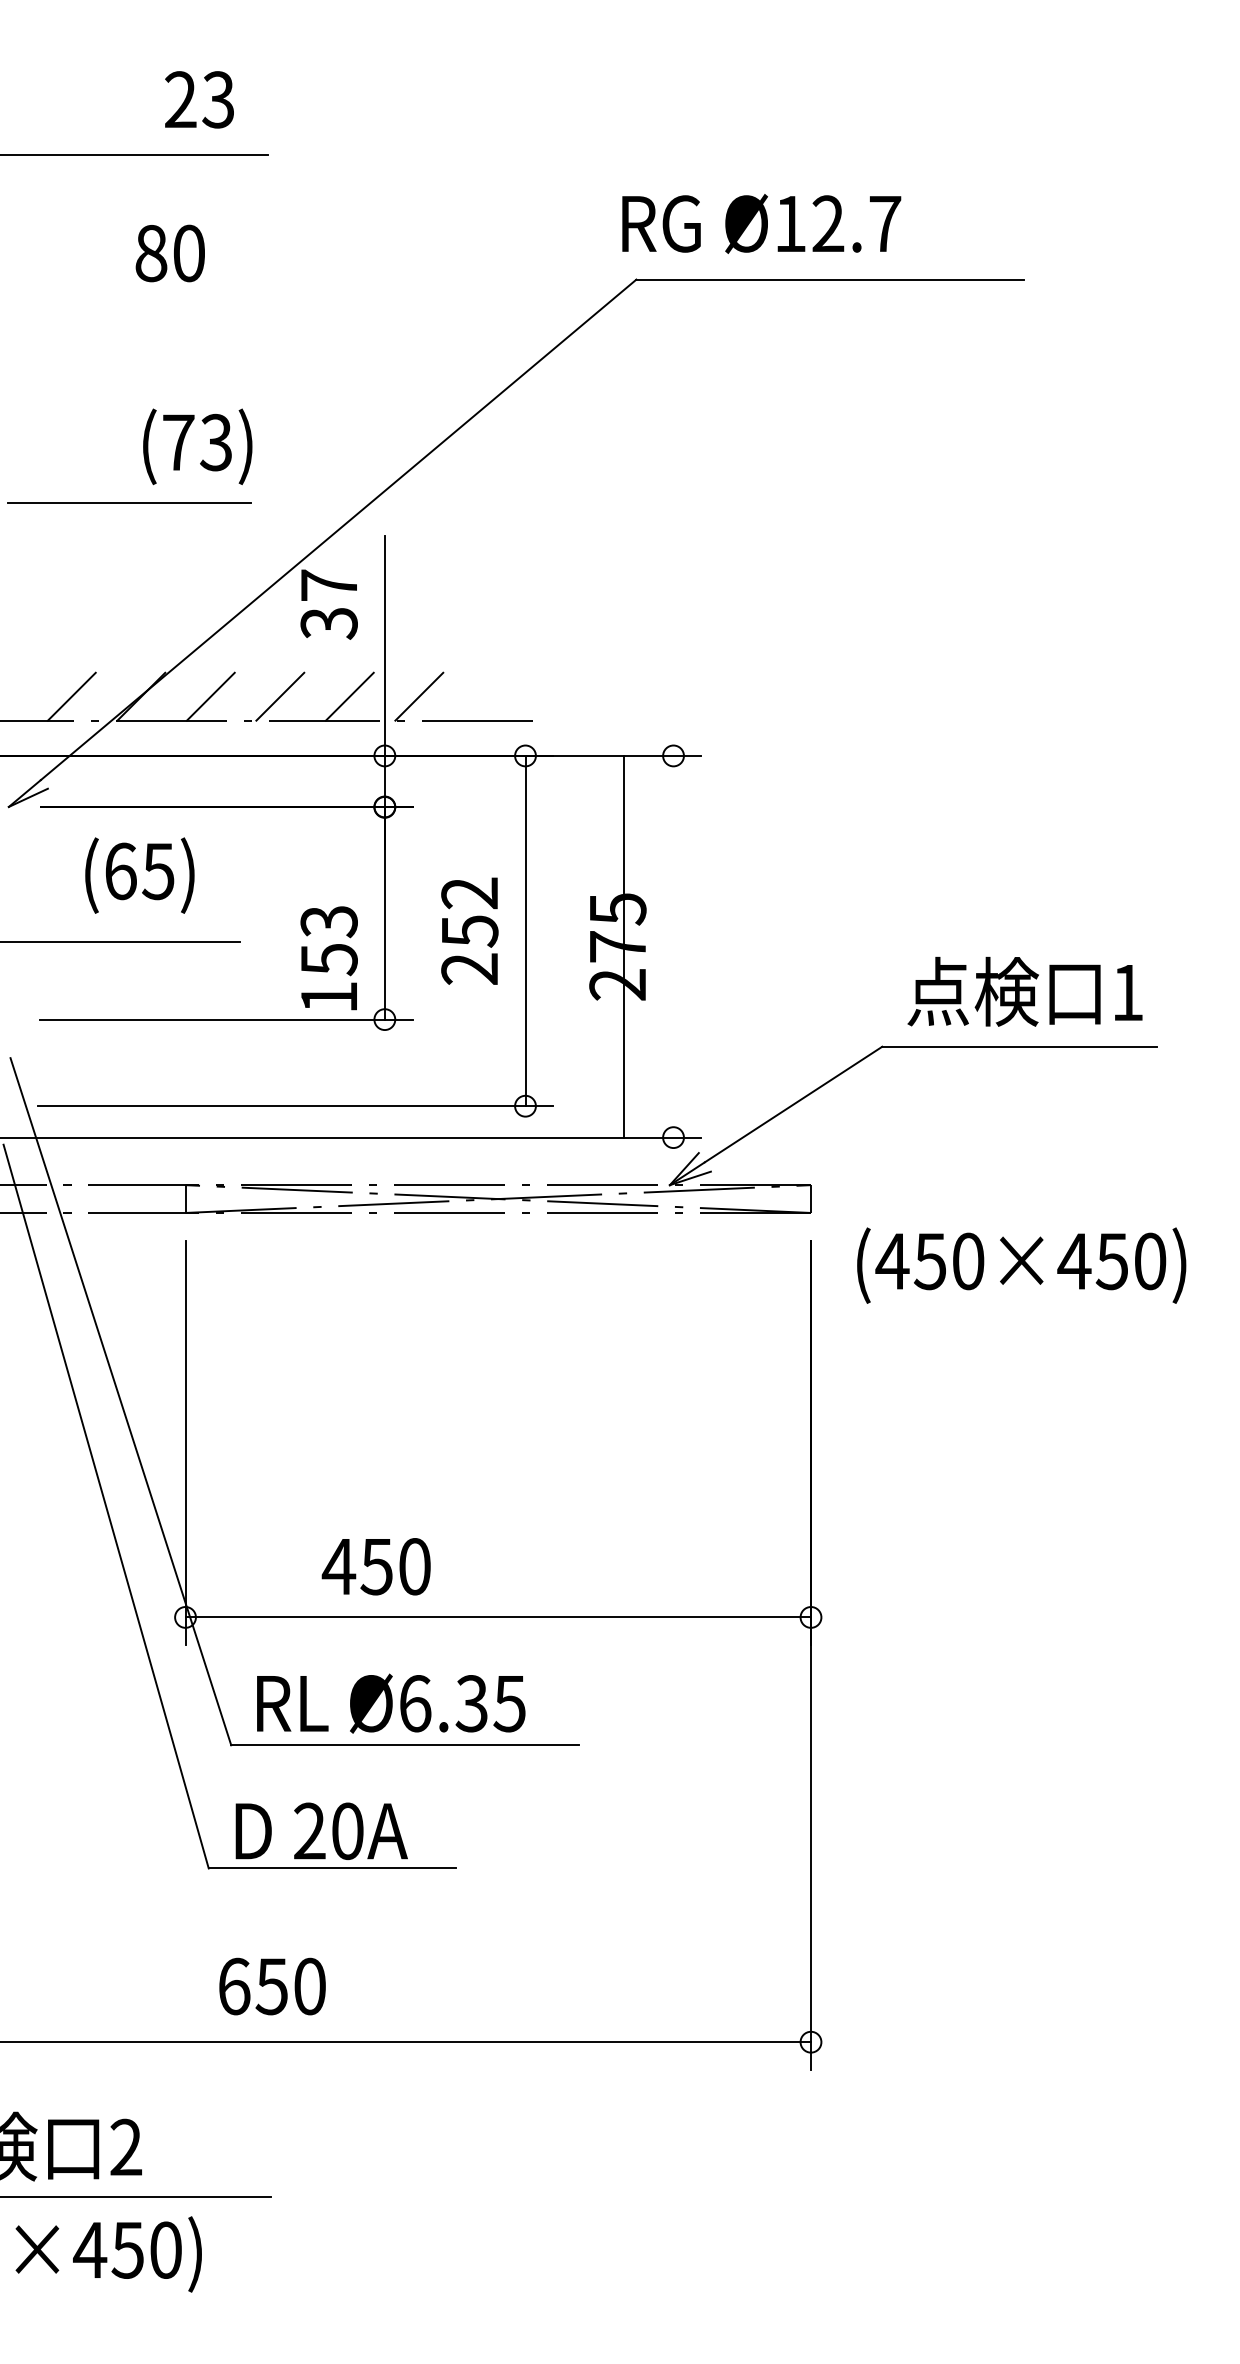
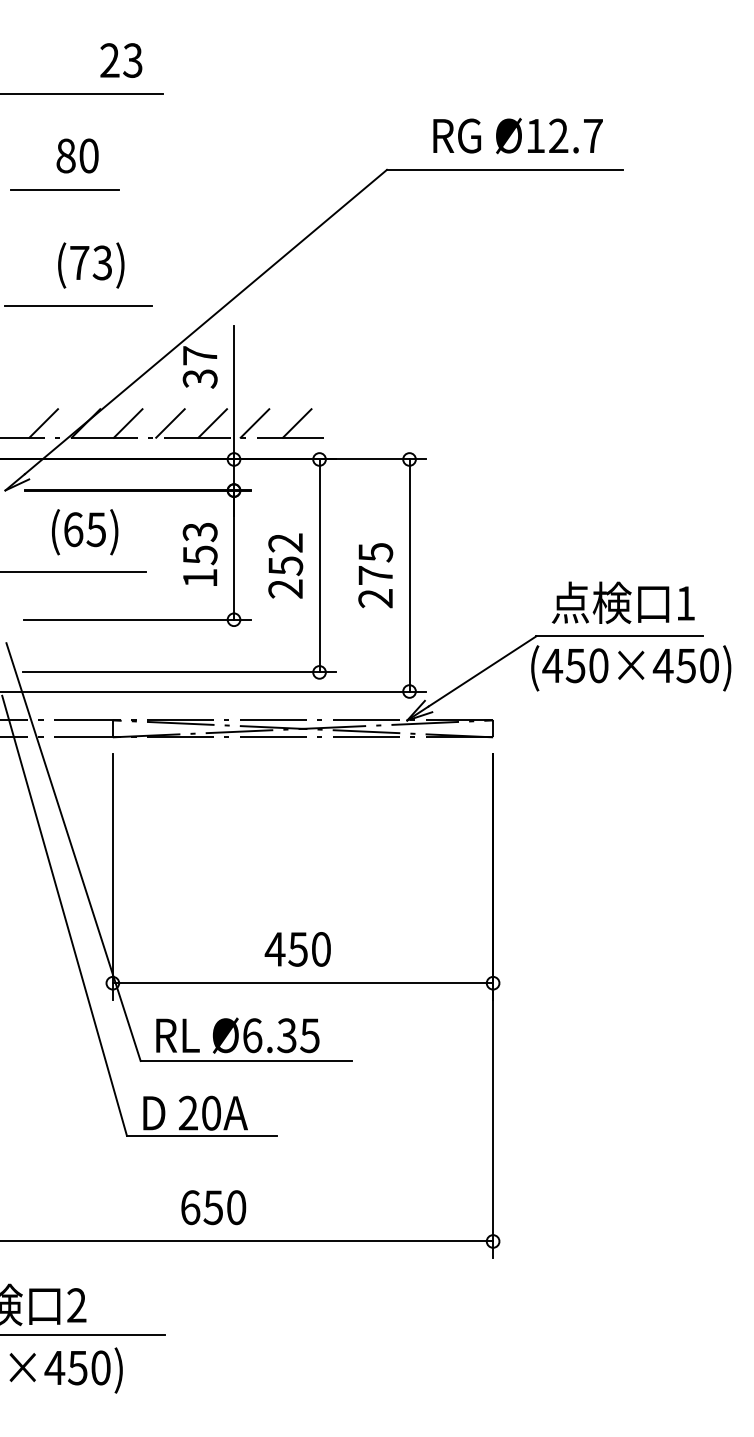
text: (760, 224) -> (517, 136), moved
text: (170, 252) -> (77, 155), moved
line: (105, 311) -> (64, 189), added
text: (198, 446) -> (91, 265), moved
line: (489, 696) -> (297, 423), added
line: (624, 946) -> (409, 575), moved
text: (328, 958) -> (199, 554), moved
text: (1022, 1265) -> (631, 668), moved
text: (375, 1566) -> (297, 949), moved
text: (272, 1986) -> (213, 1207), moved

